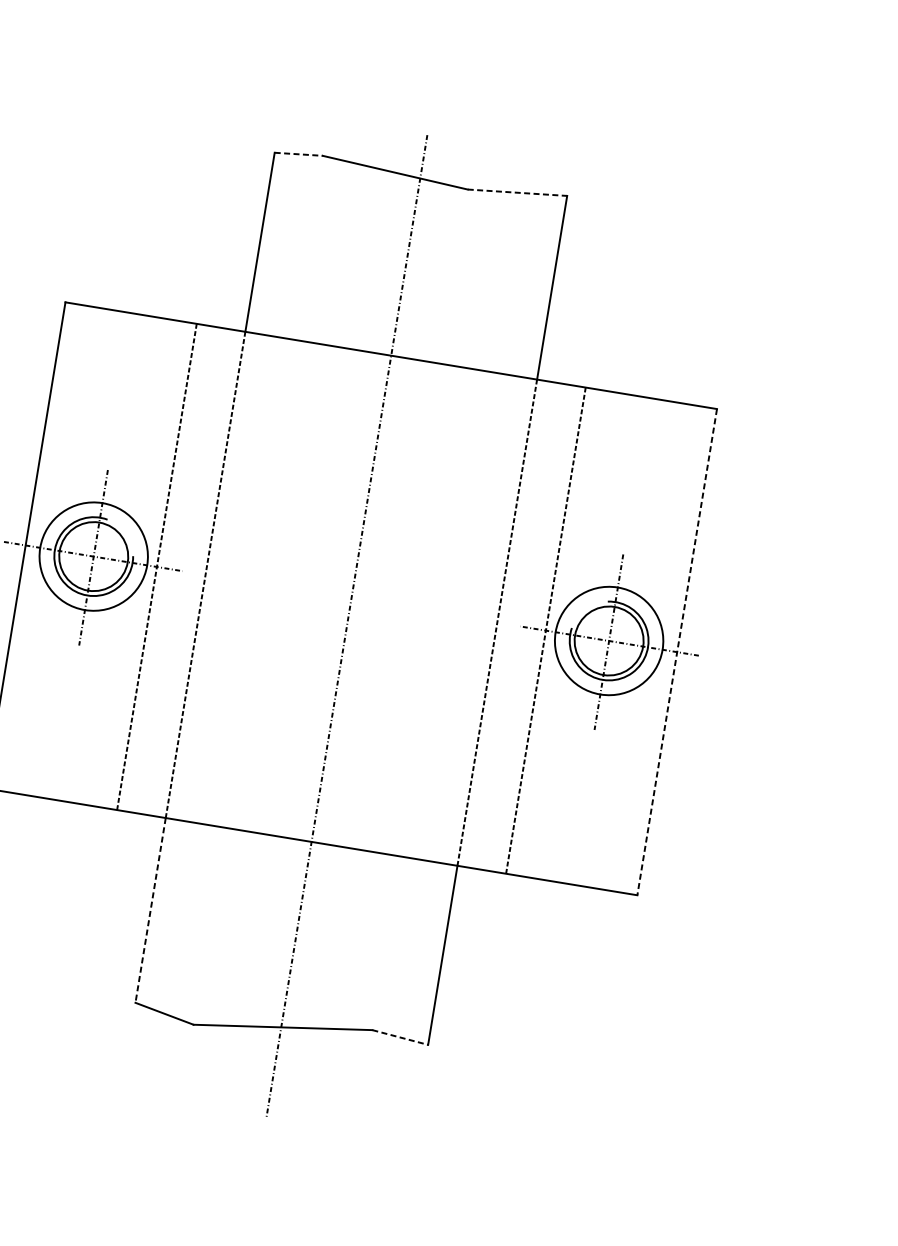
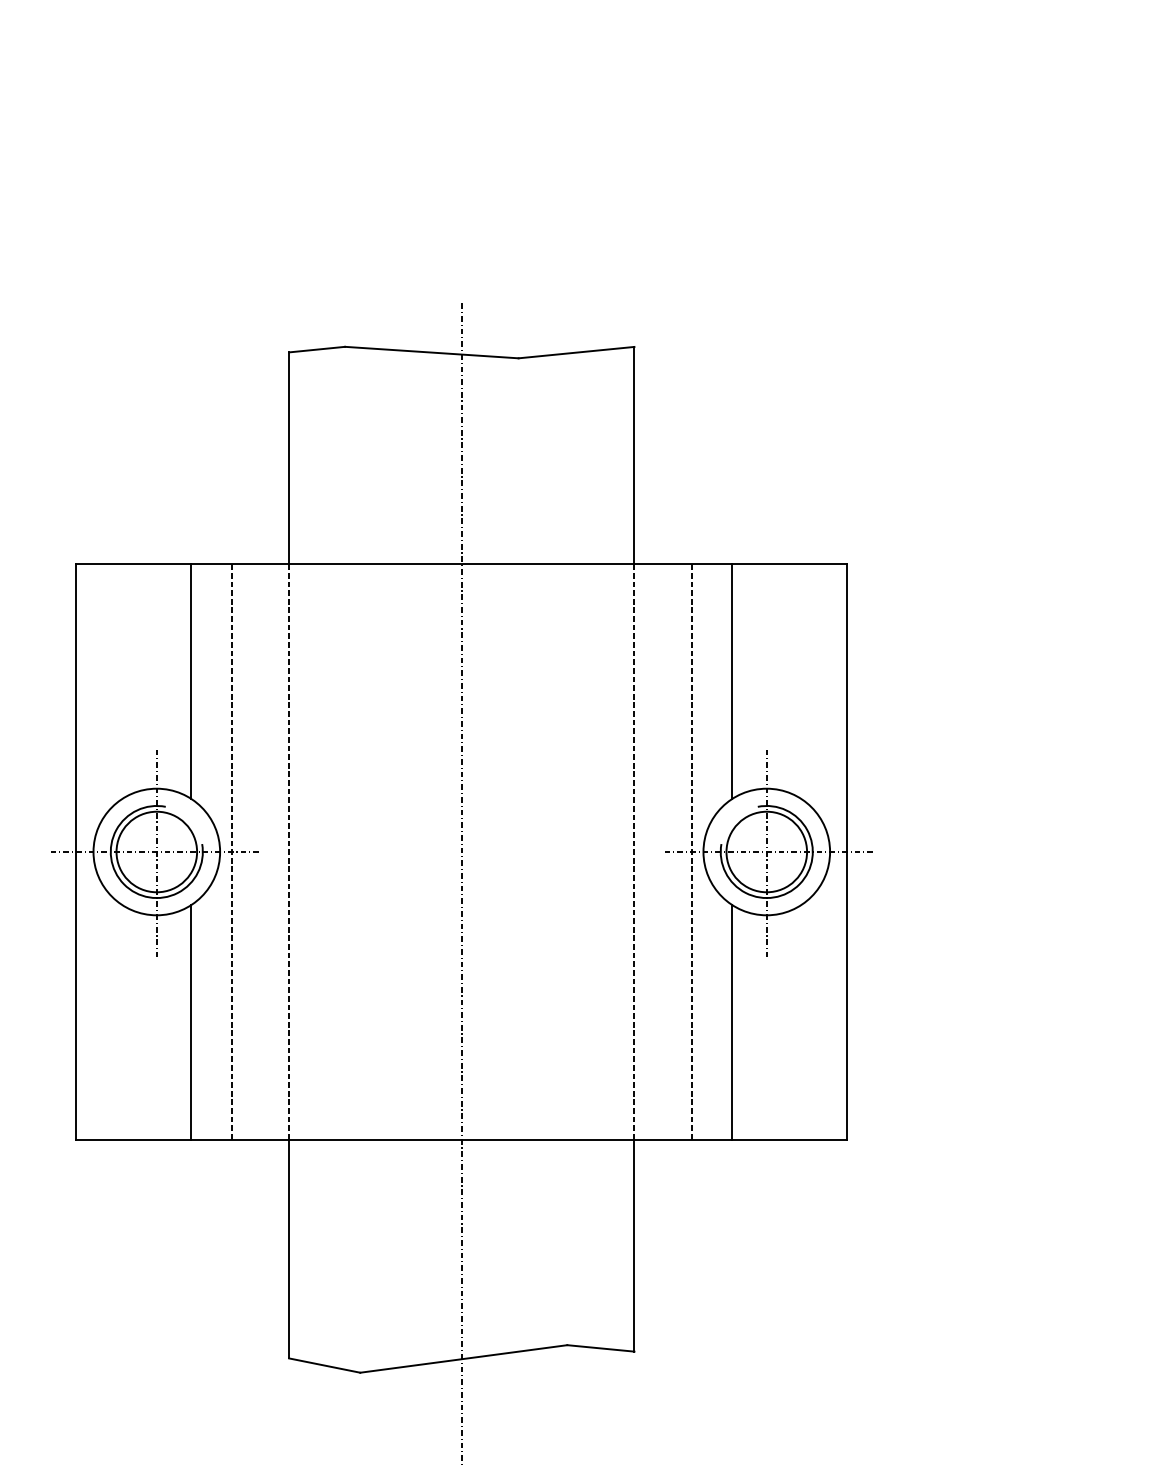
line: (299, 154) -> (317, 349), dashed -> solid
line: (518, 192) -> (577, 352), dashed -> solid
line: (146, 417) -> (191, 681), added
line: (603, 492) -> (732, 681), added
line: (677, 652) -> (847, 852), dashed -> solid
line: (99, 705) -> (191, 1022), added
line: (556, 780) -> (732, 1022), added
line: (150, 910) -> (289, 1249), dashed -> solid
line: (399, 1037) -> (600, 1348), dashed -> solid

